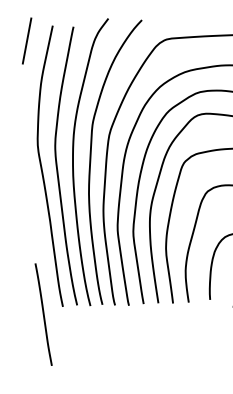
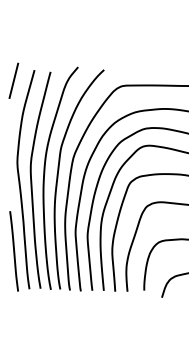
line: (42, 314) -> (13, 251), moved

